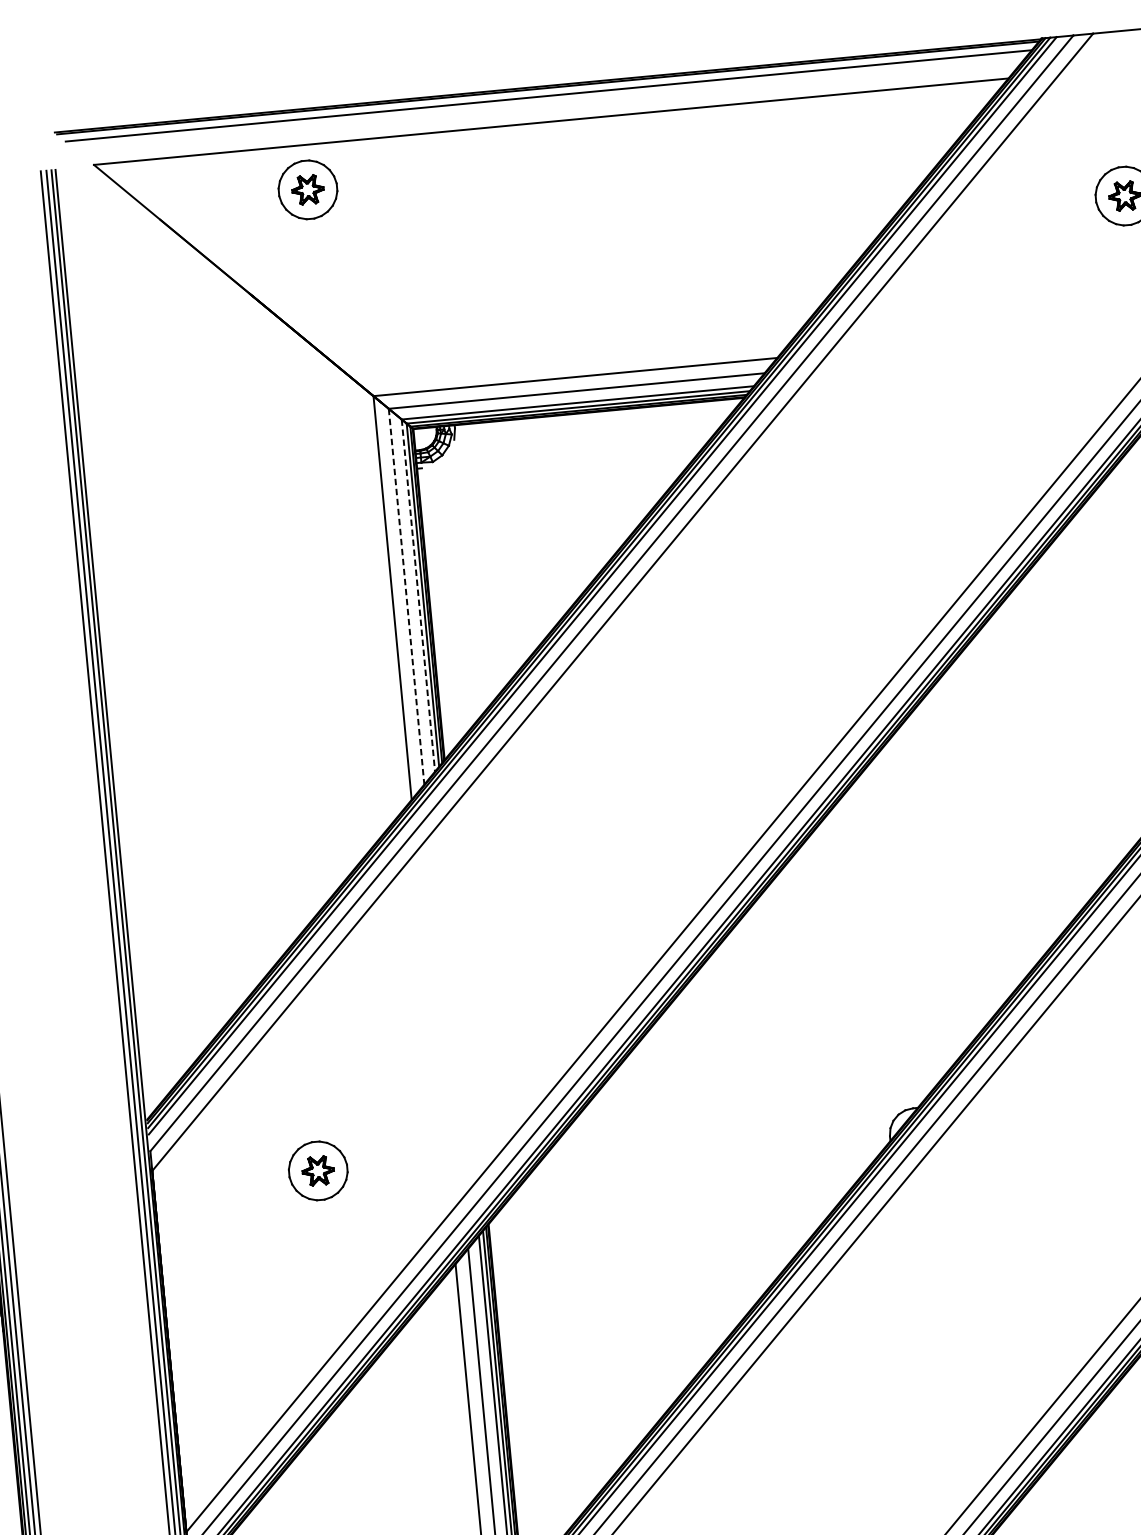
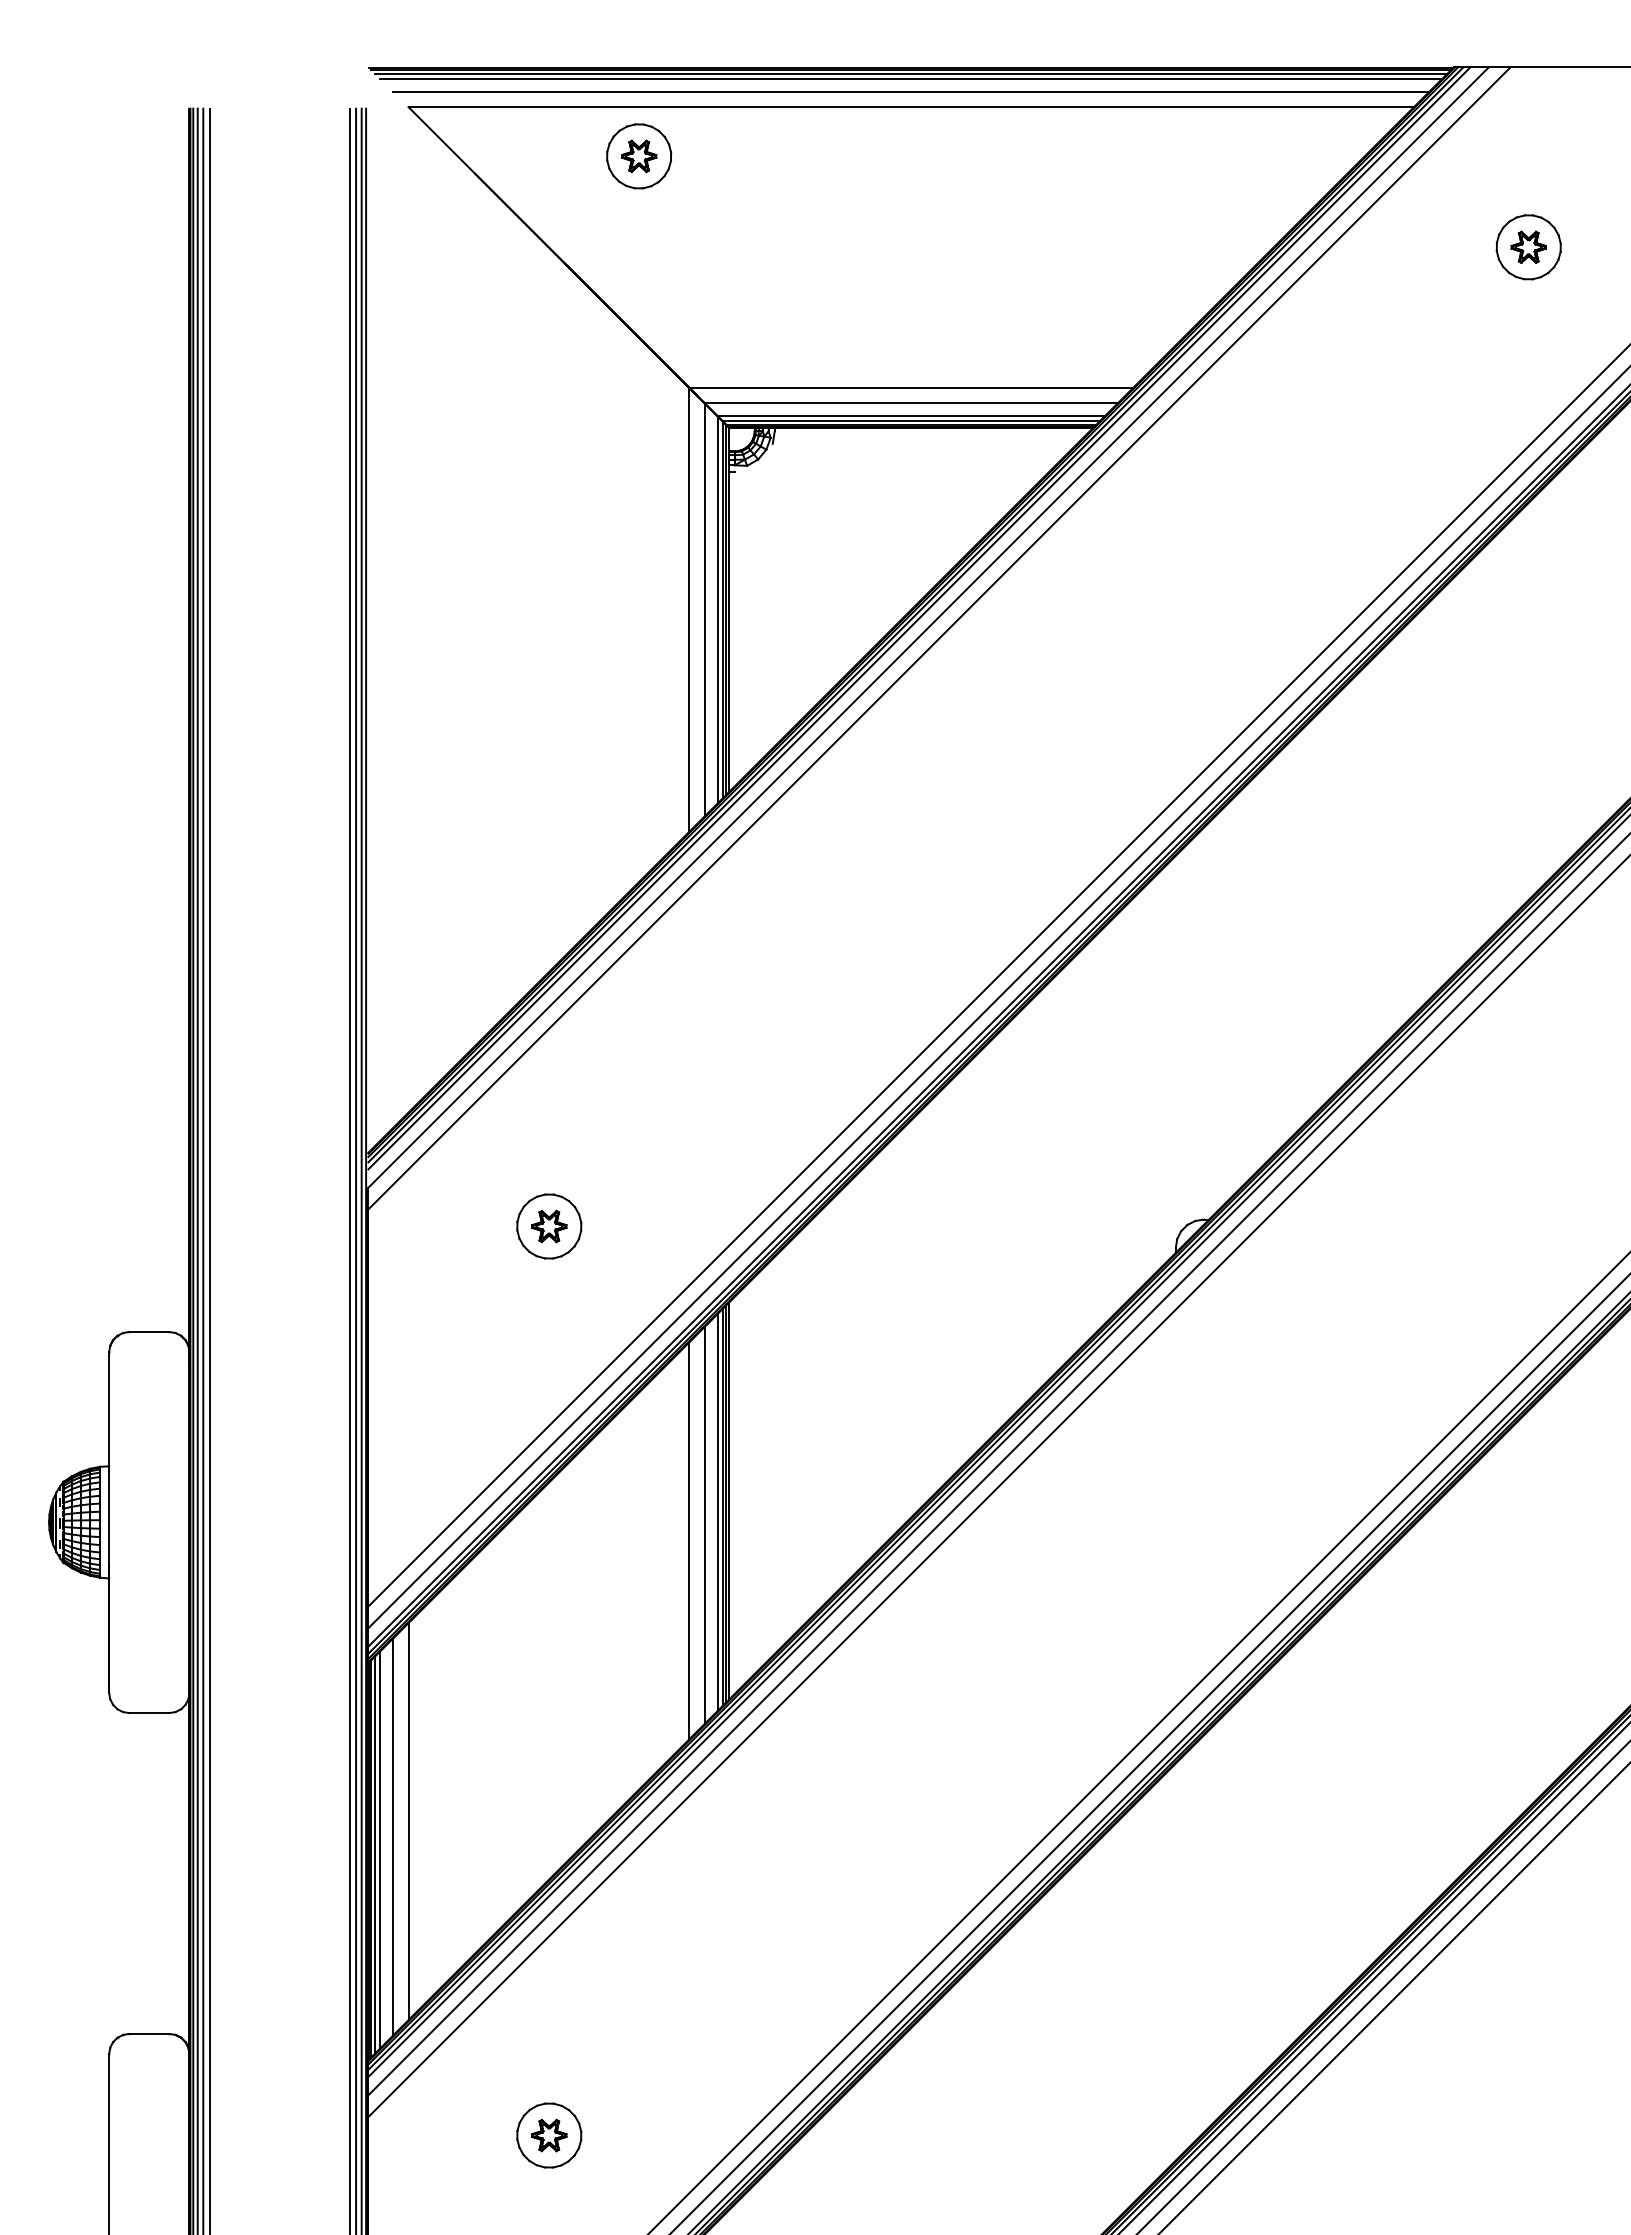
line: (548, 91) -> (911, 73), added
line: (550, 107) -> (911, 91), added
line: (418, 595) -> (717, 609), dashed -> solid
line: (406, 596) -> (704, 609), dashed -> solid

